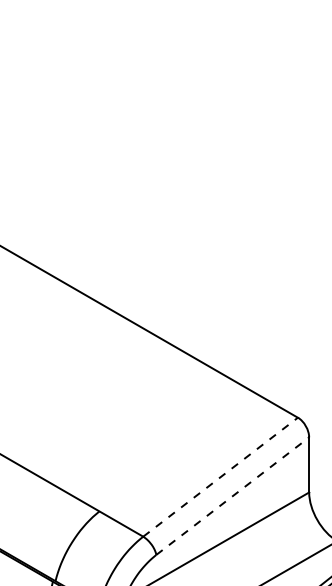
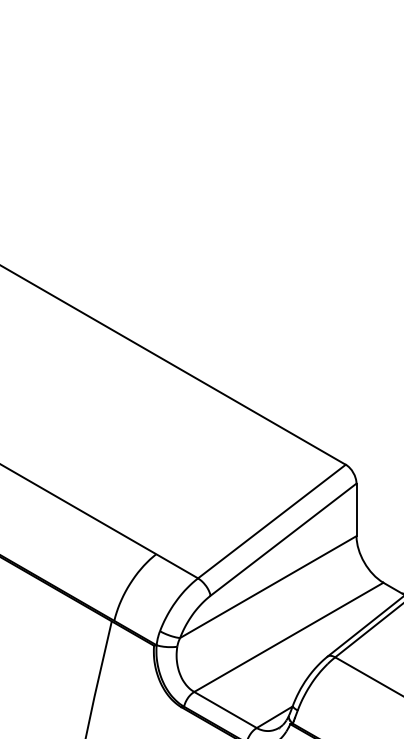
line: (221, 477) -> (272, 521), dashed -> solid
line: (232, 495) -> (283, 539), dashed -> solid

